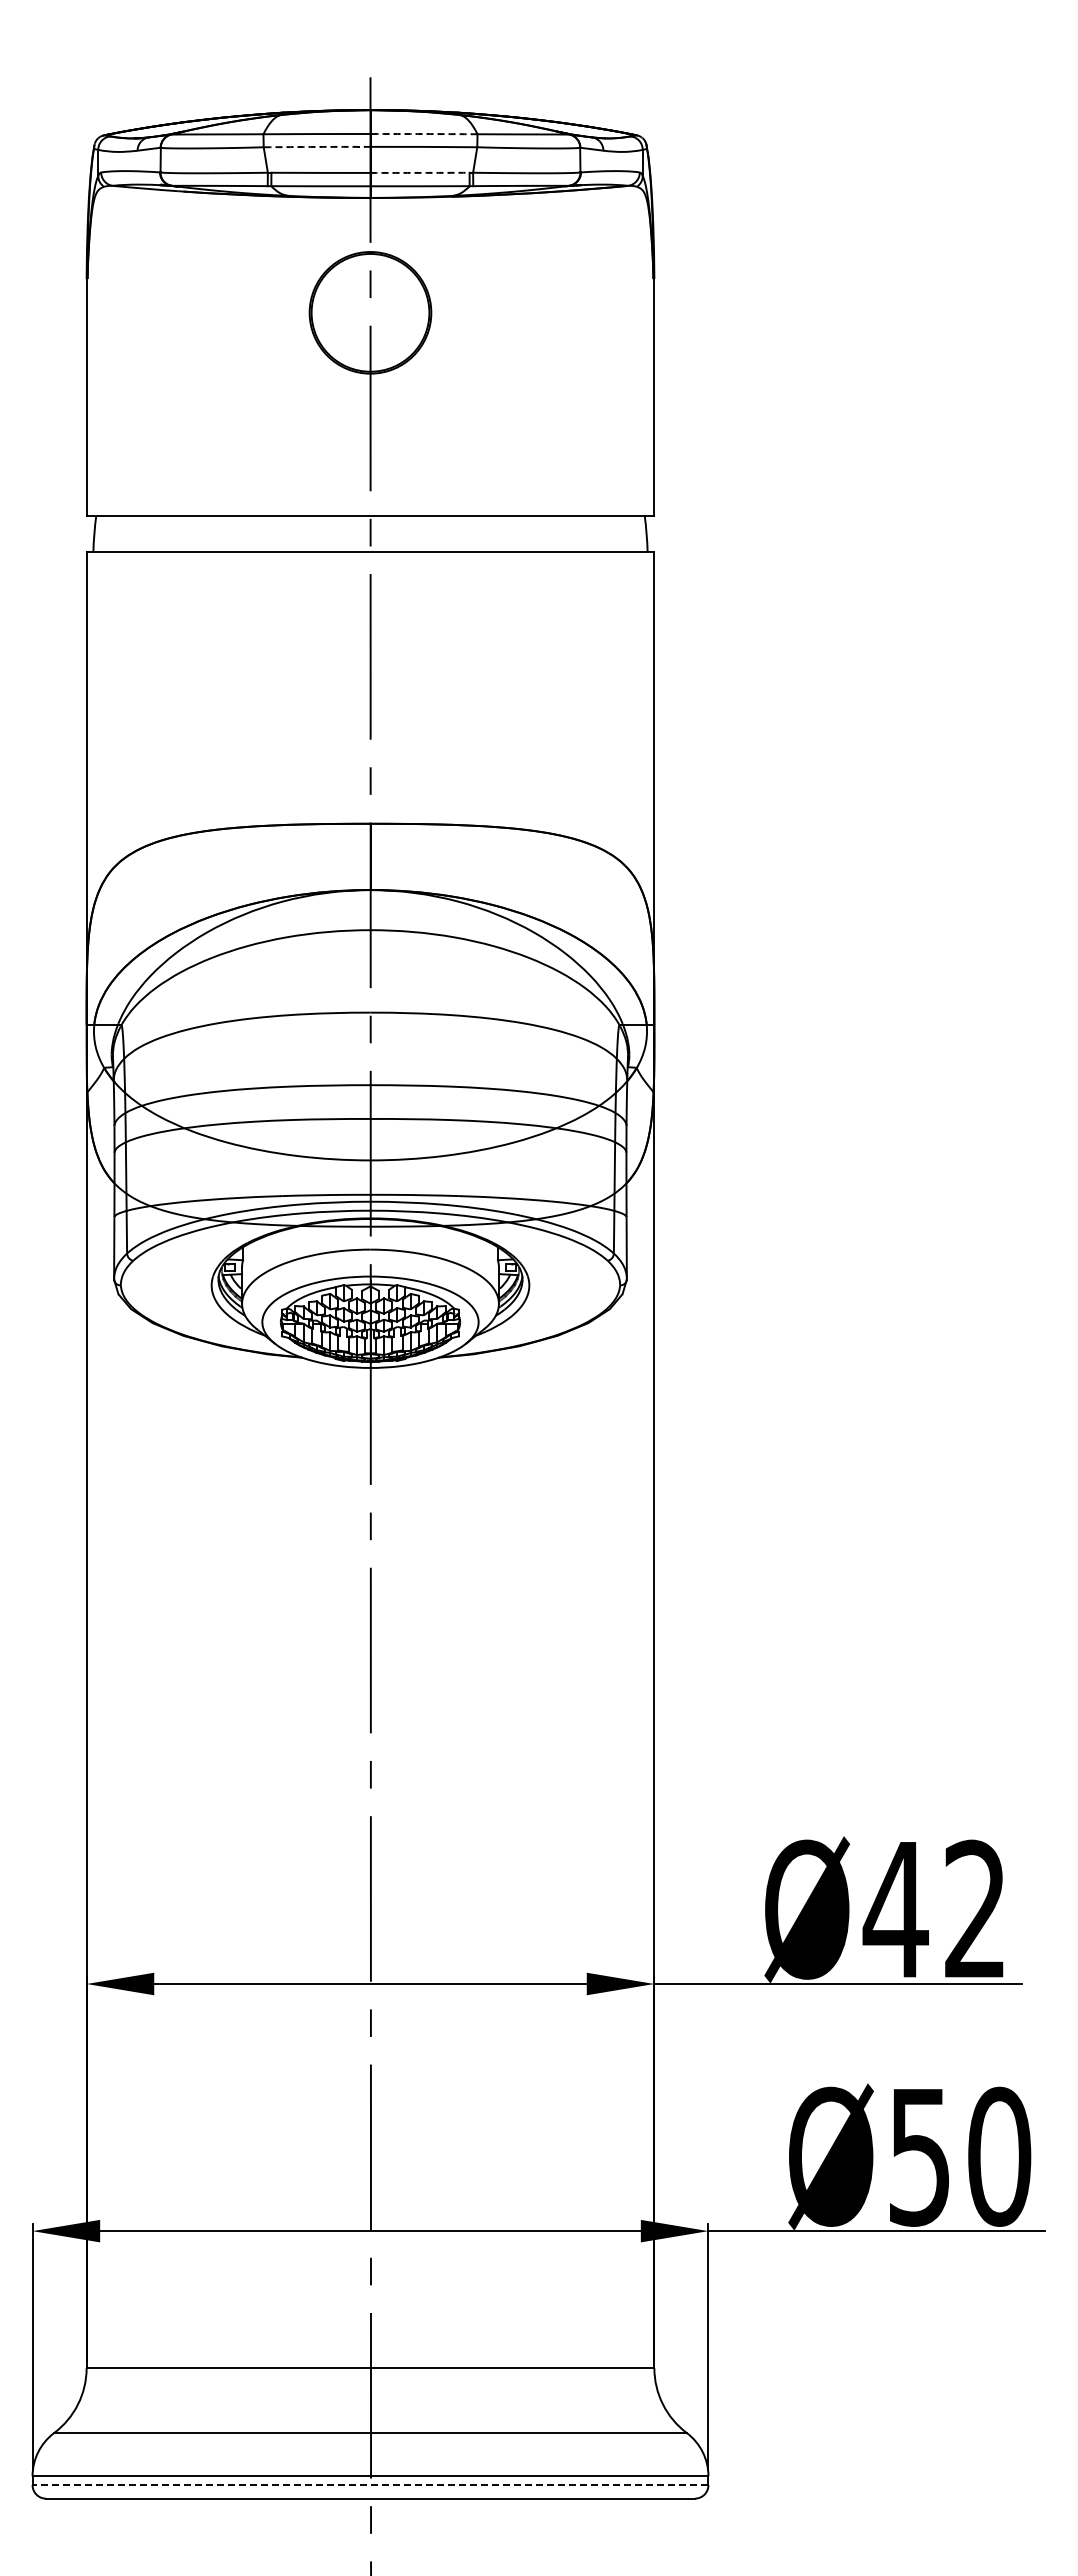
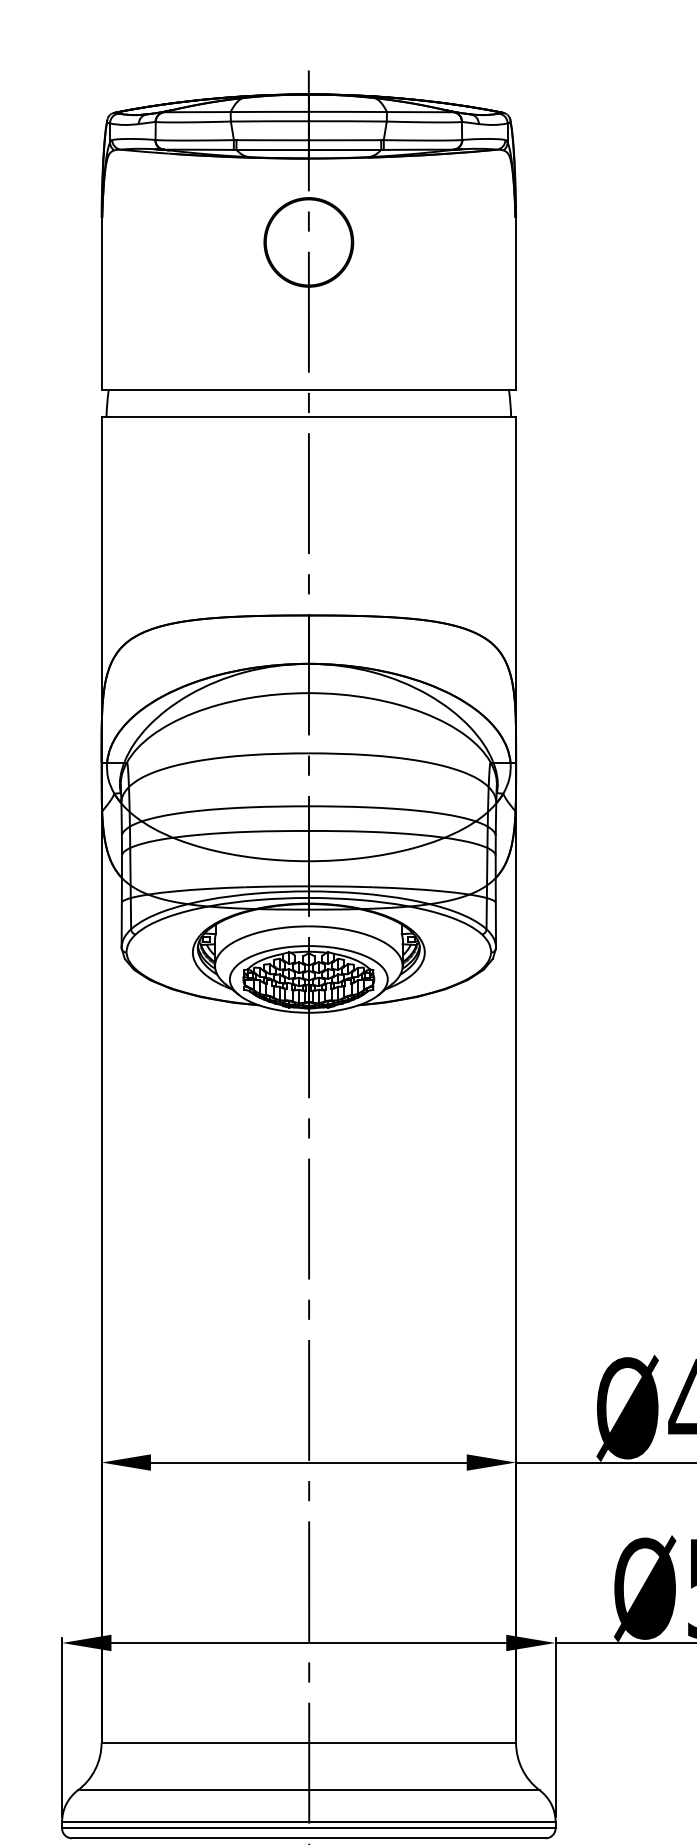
arc: (424, 134) -> (348, 112), dashed -> solid
arc: (317, 146) -> (270, 120), dashed -> solid
arc: (420, 172) -> (345, 139), dashed -> solid
line: (370, 2485) -> (308, 1828), dashed -> solid

